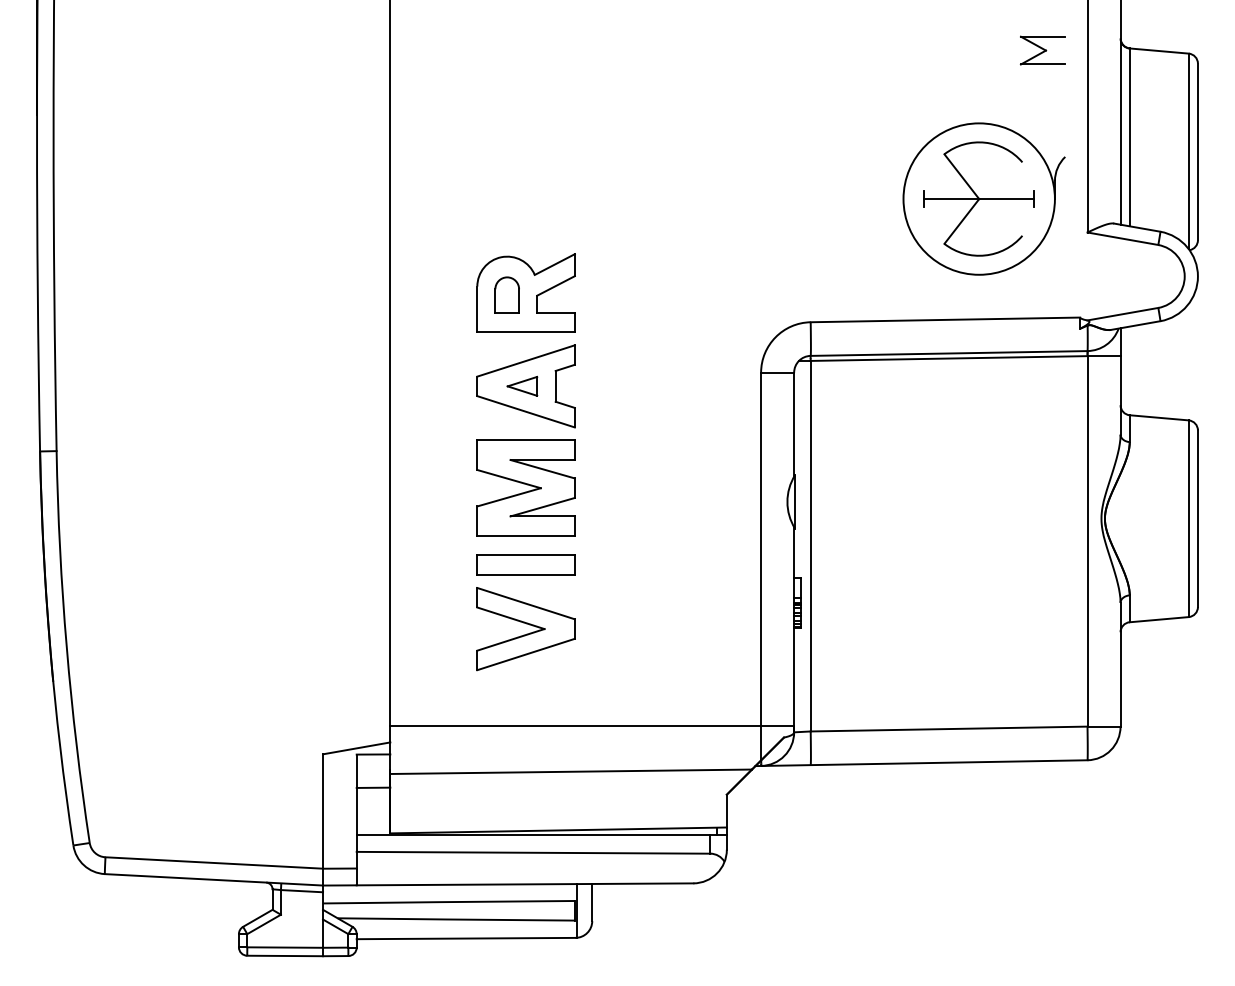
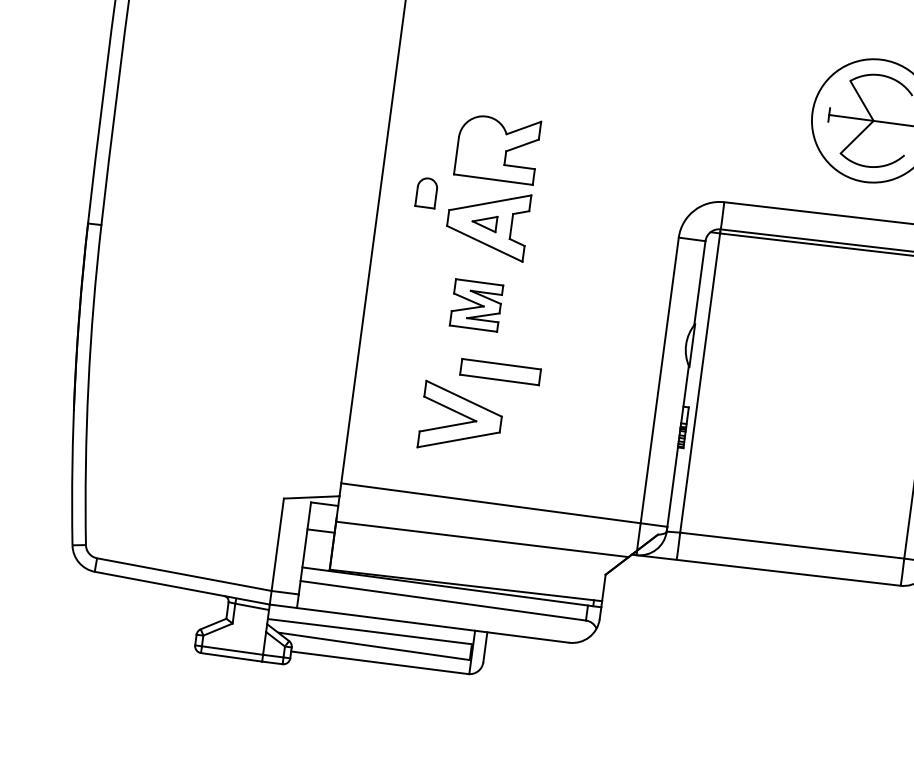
part: (506, 294) -> (426, 192), moved
part: (525, 487) -> (476, 304), size x0.6
part: (525, 564) -> (500, 371), moved

